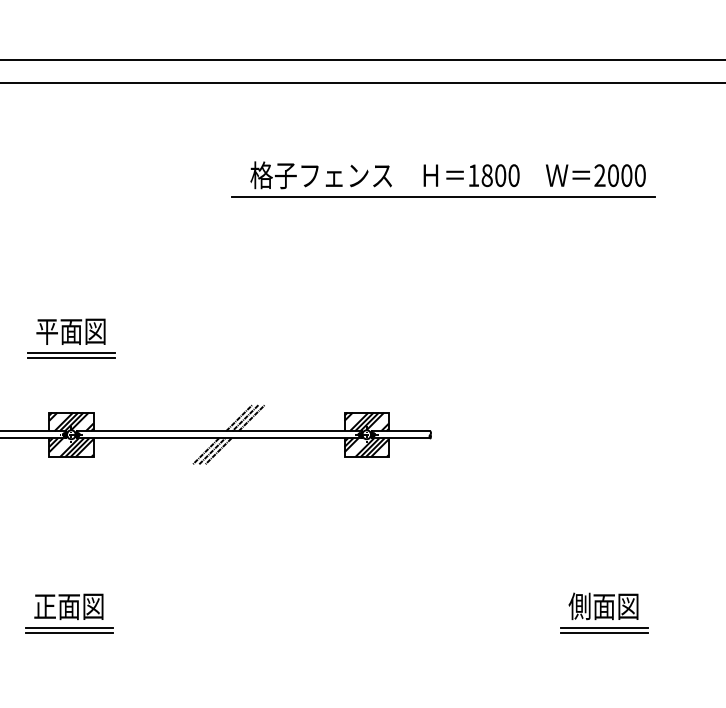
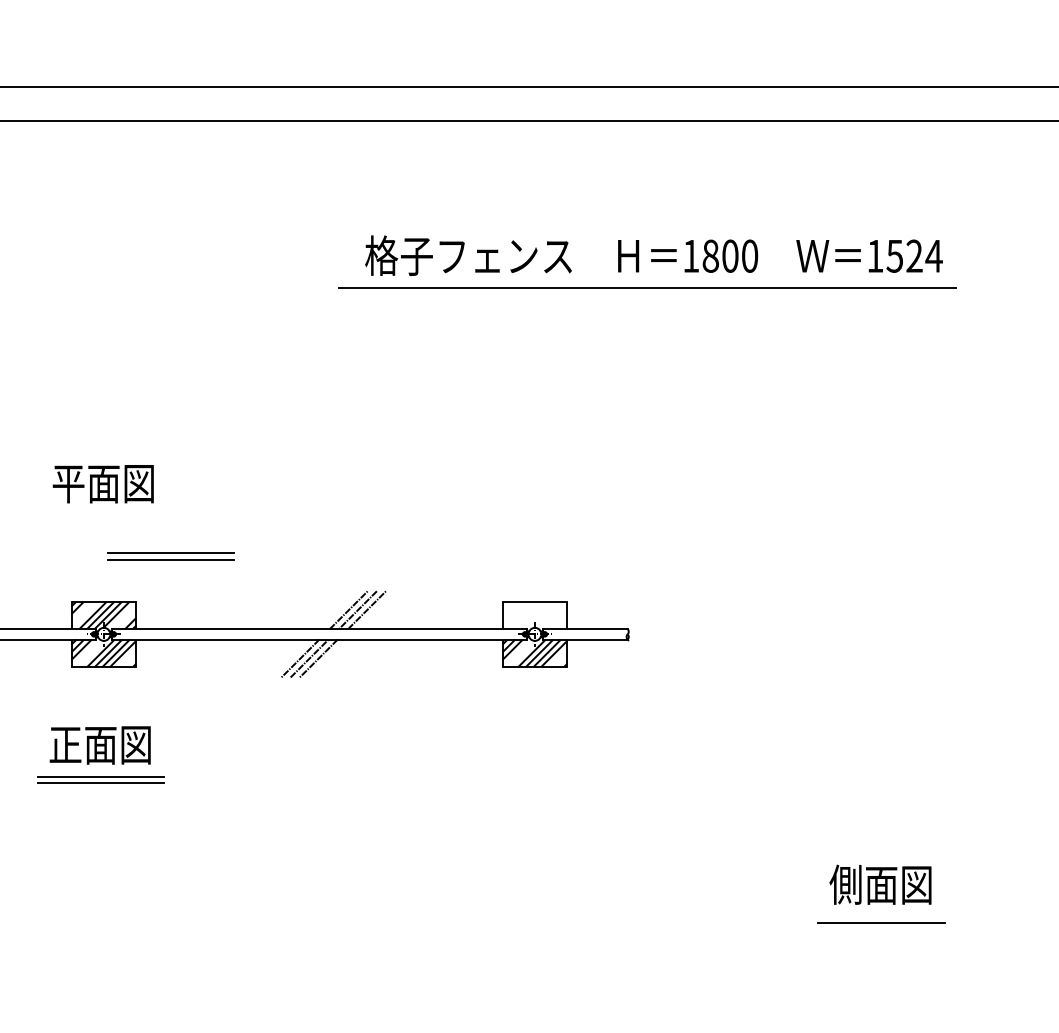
text: (620, 175) -> (905, 255), 2000 -> 1524
part: (71, 355) -> (171, 556), moved
hatch: (366, 422) -> (534, 616), removed
part: (69, 613) -> (101, 755), moved
line: (603, 628) -> (880, 917), removed

